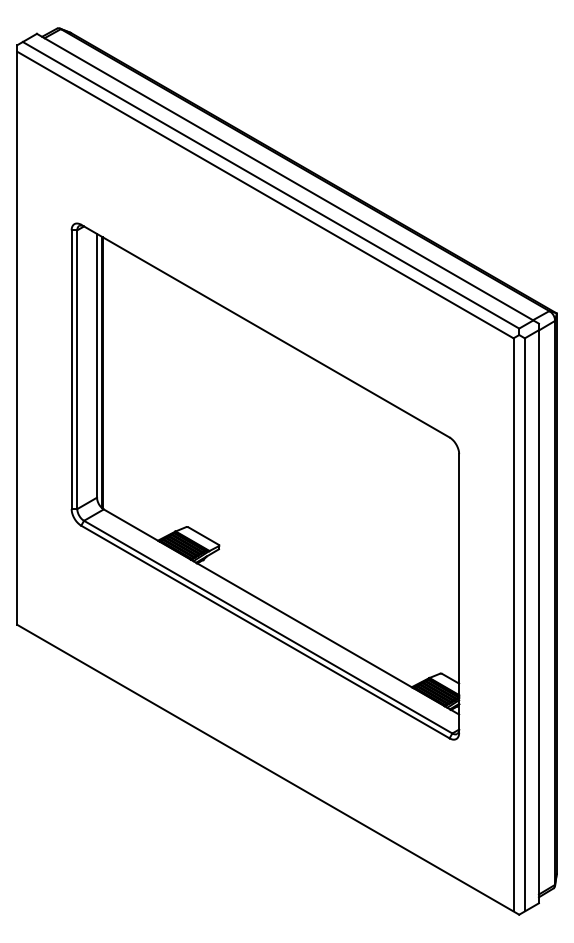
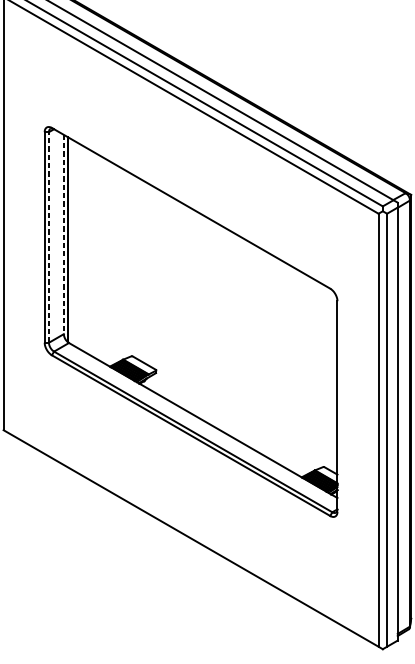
line: (97, 365) -> (64, 234), solid -> dashed
line: (77, 369) -> (49, 237), solid -> dashed

